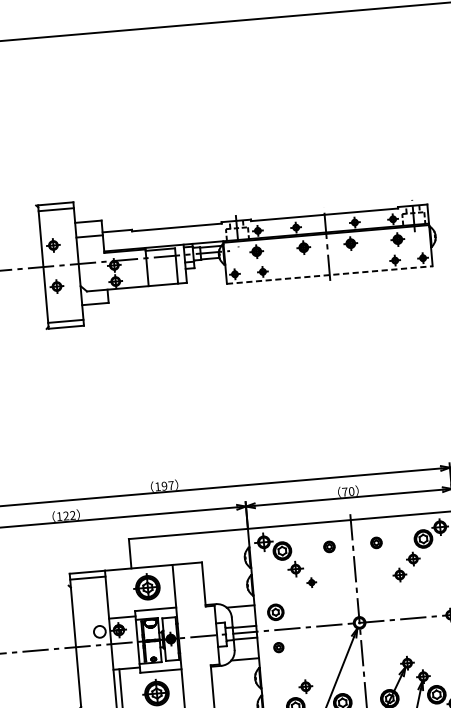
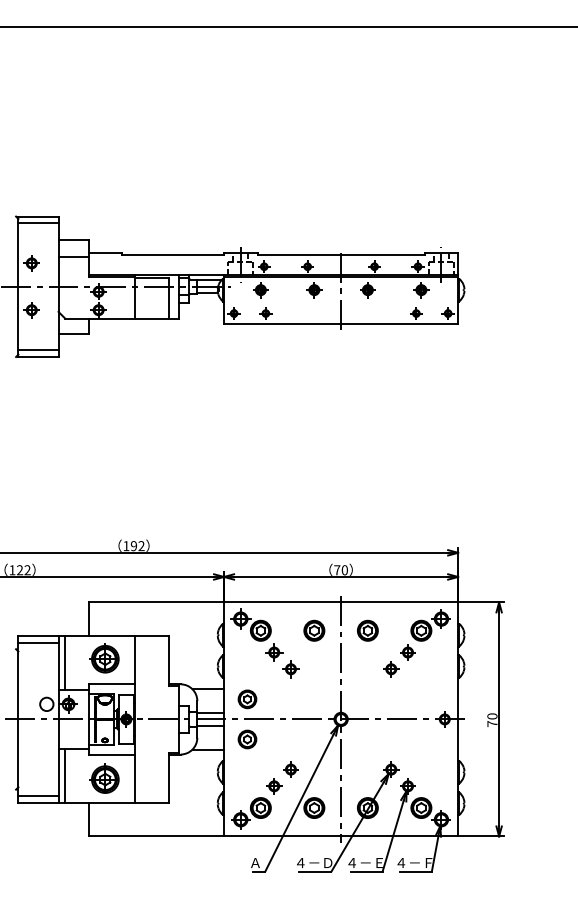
line: (330, 274) -> (341, 323), dashed -> solid
text: (171, 485) -> (141, 546), 197 -> 192
part: (376, 542) -> (367, 630), size x1.67
part: (329, 546) -> (314, 630), size x1.67
part: (311, 582) -> (290, 669), size x1.67
line: (113, 593) -> (65, 662), added
part: (278, 647) -> (247, 739), size x1.67
part: (318, 670) -> (290, 769), added

